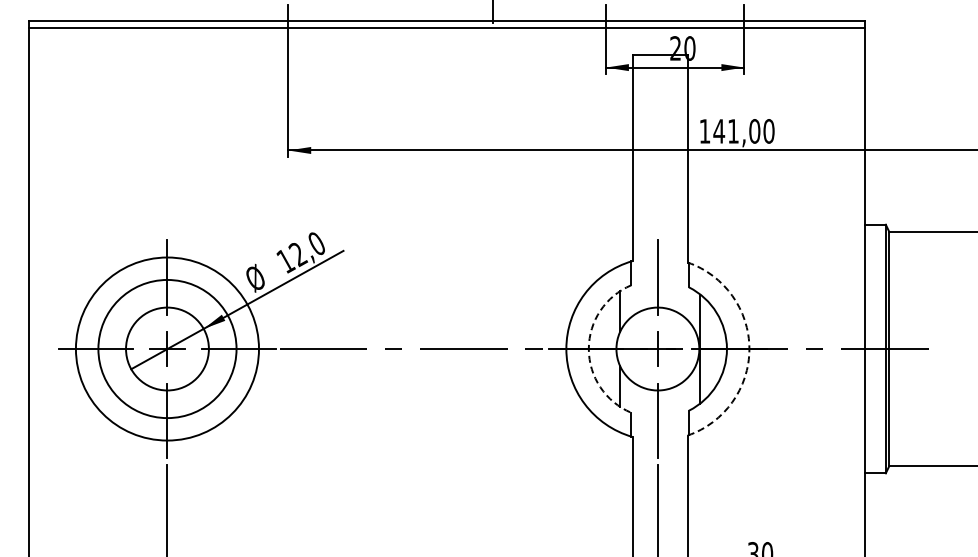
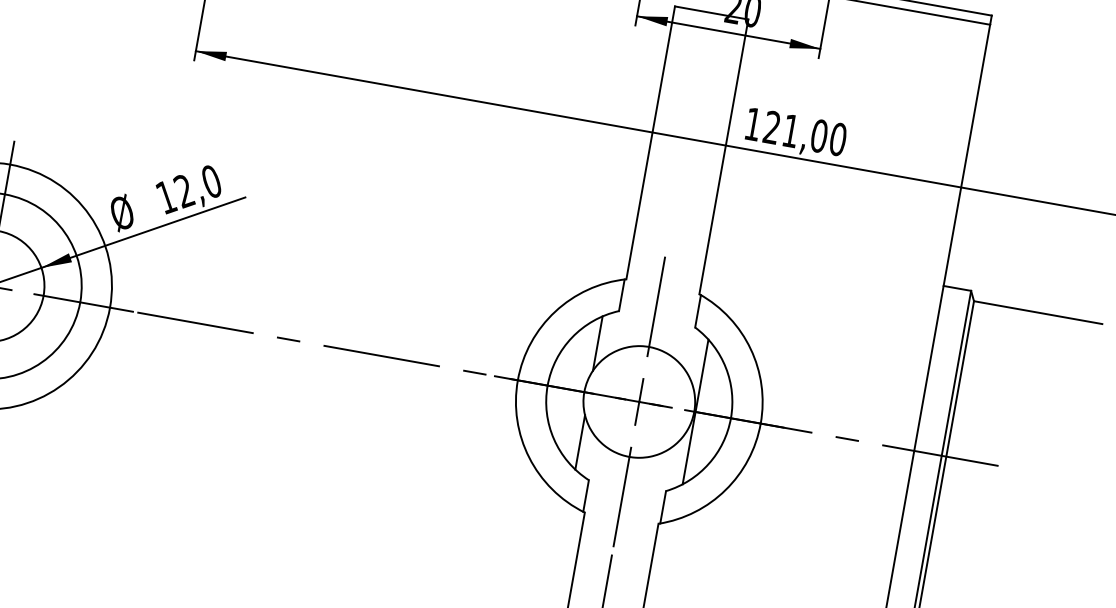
text: (719, 131) -> (772, 127), 141,00 -> 121,00
arc: (588, 349) -> (547, 386), dashed -> solid
arc: (749, 349) -> (760, 424), dashed -> solid

